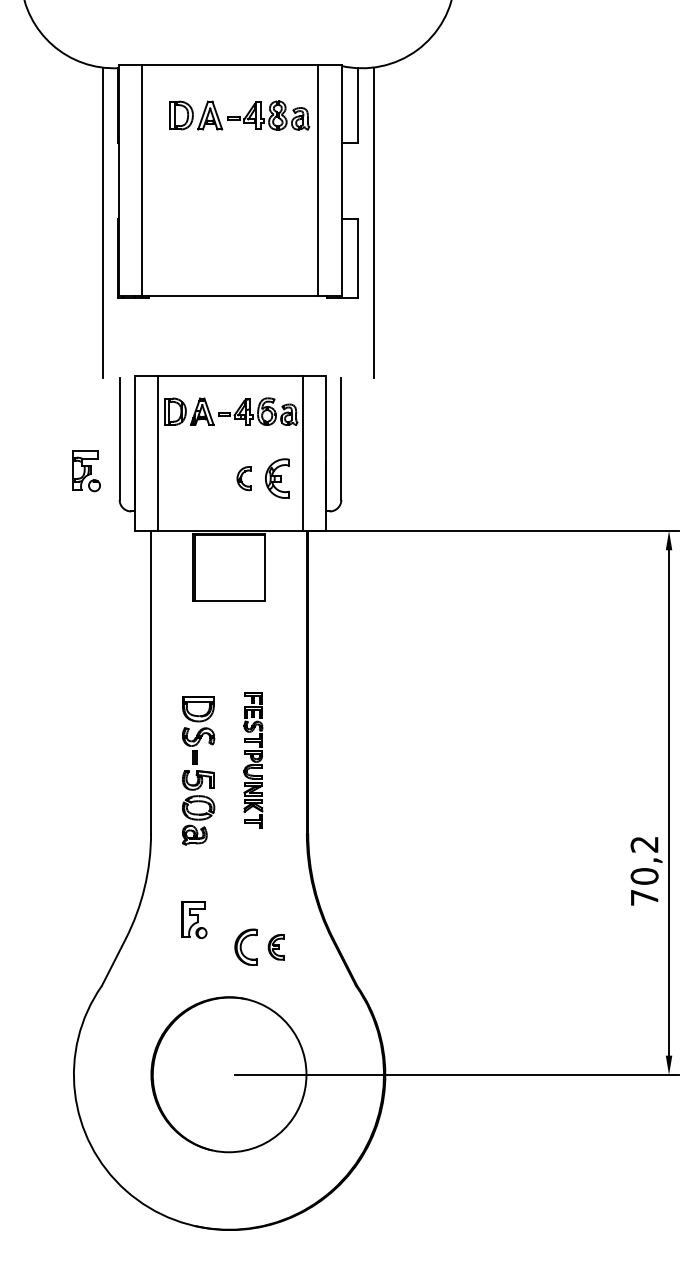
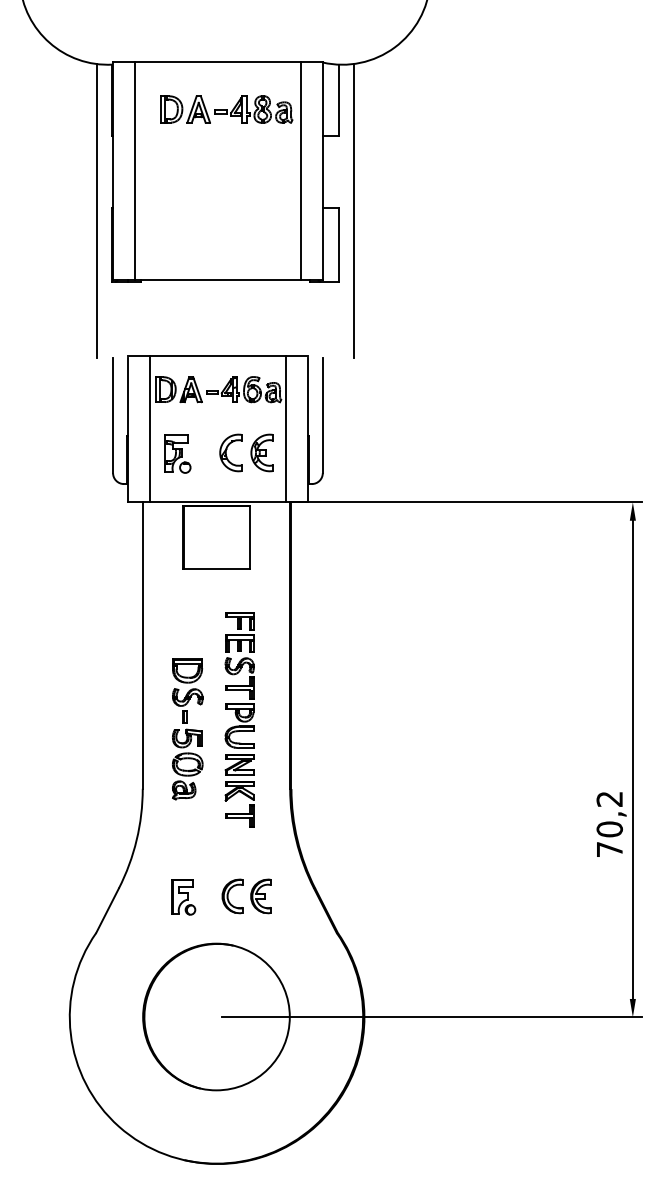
part: (86, 470) -> (177, 453), moved
part: (243, 478) -> (230, 452), size x1.67
part: (253, 760) -> (239, 719), size x1.67
part: (194, 919) -> (183, 897), moved
part: (275, 947) -> (260, 896), size x1.43

